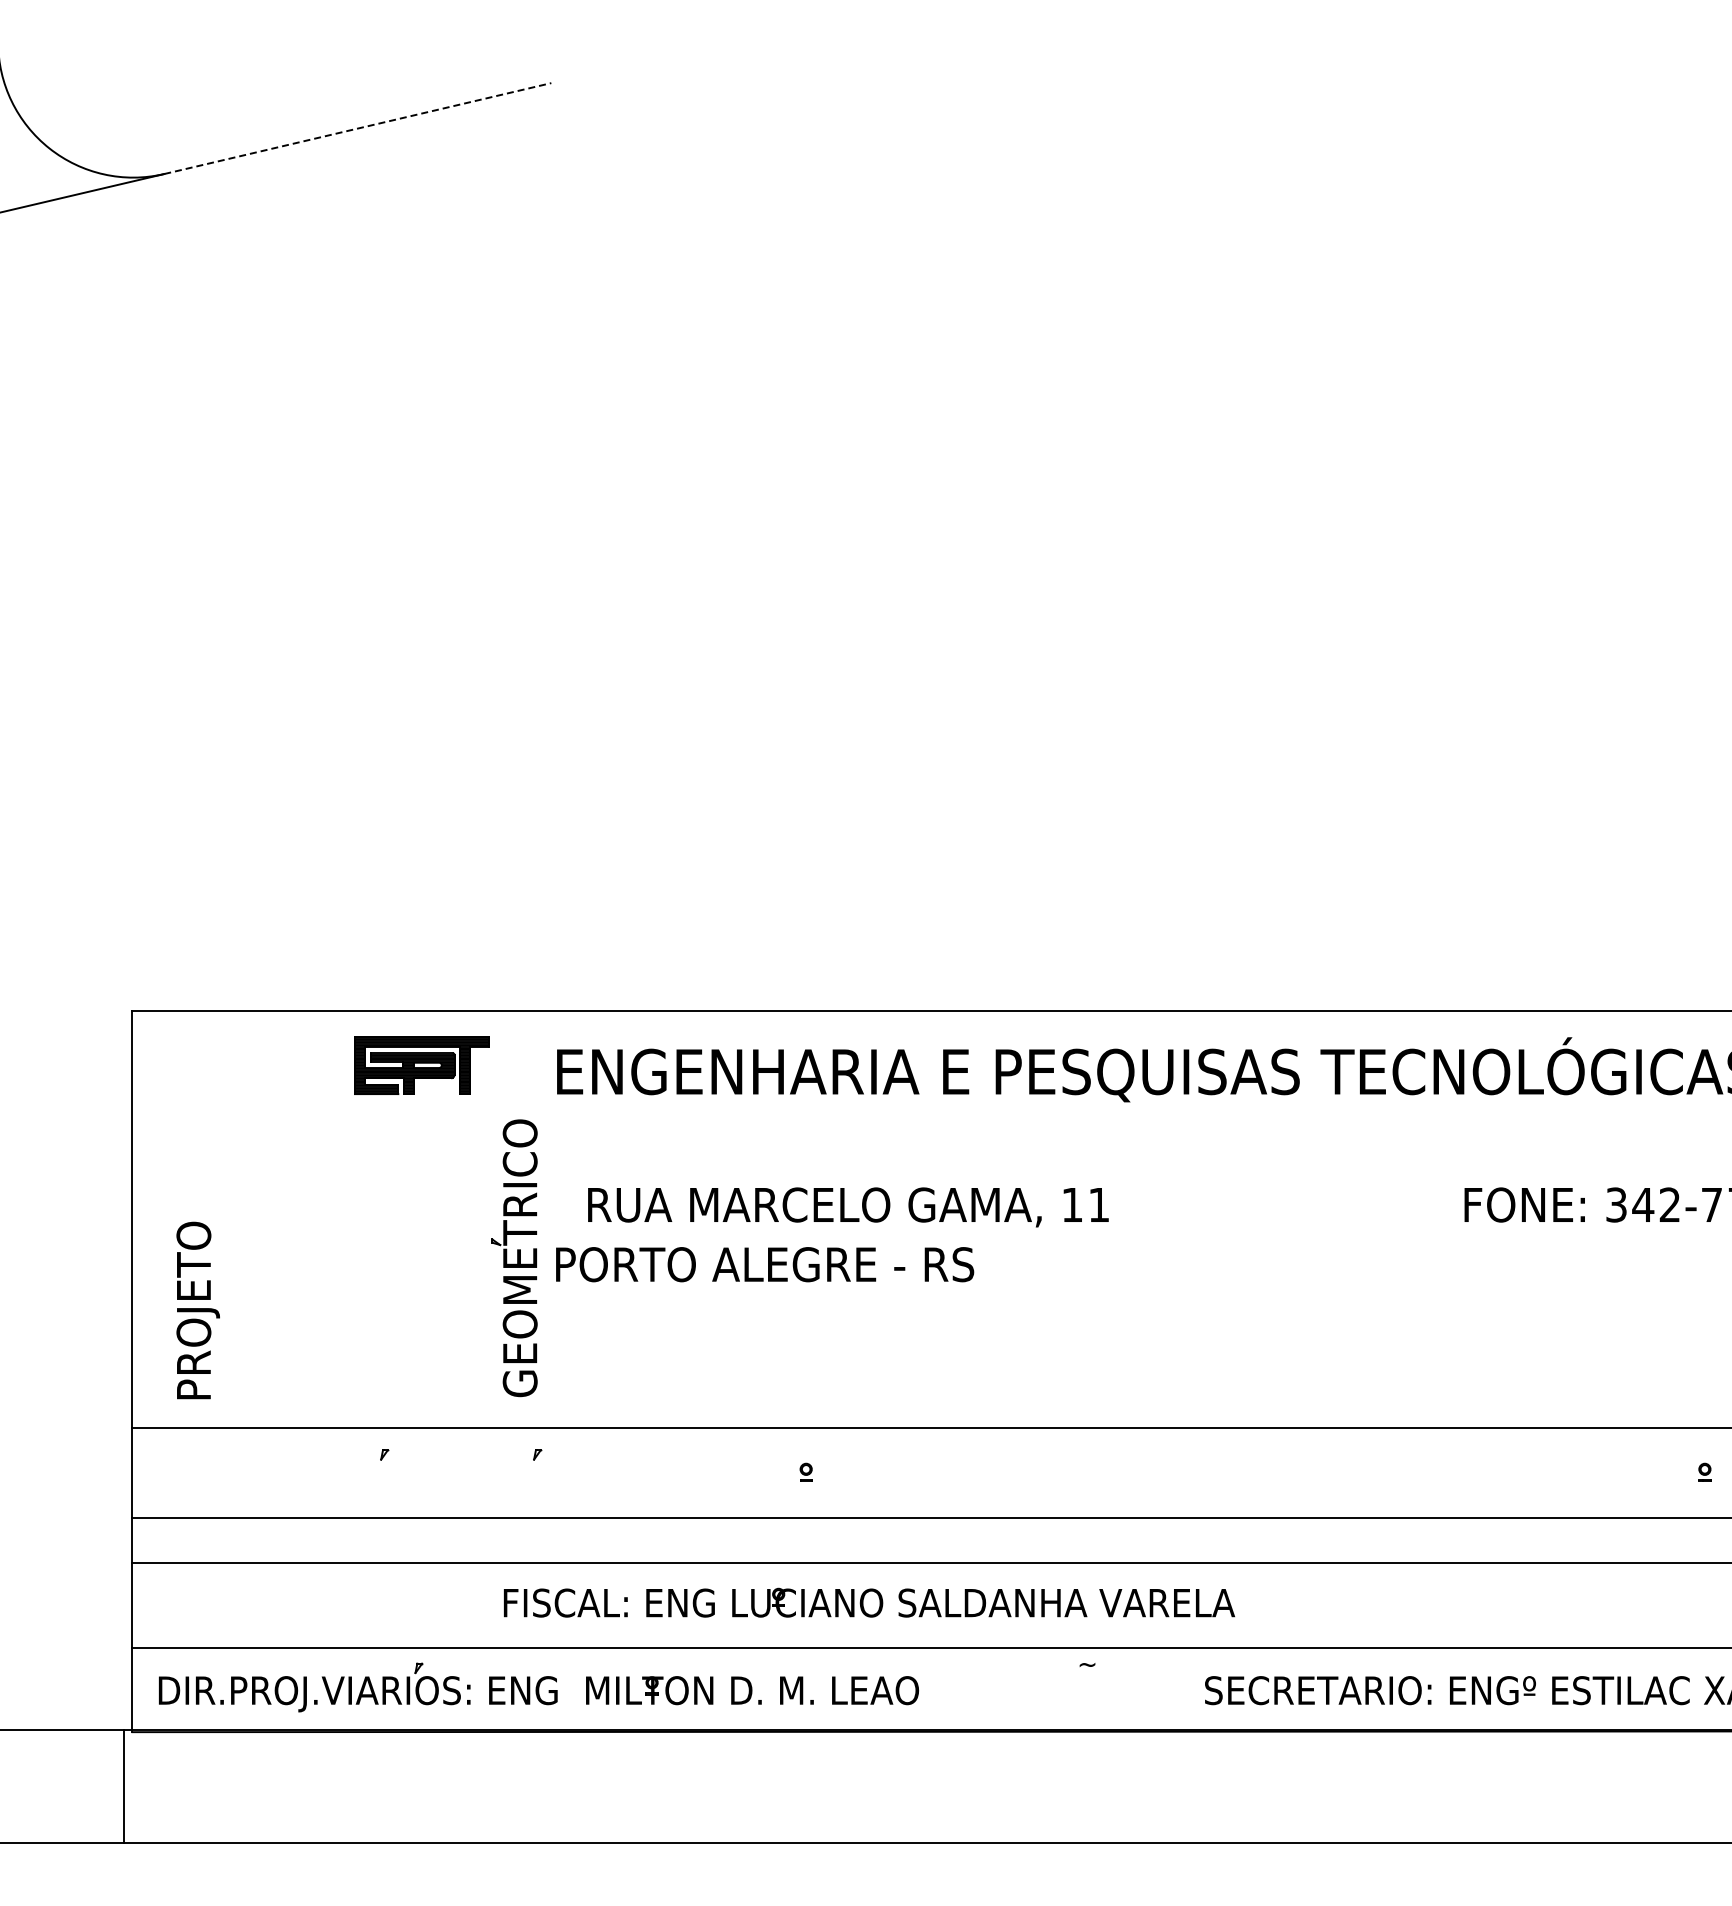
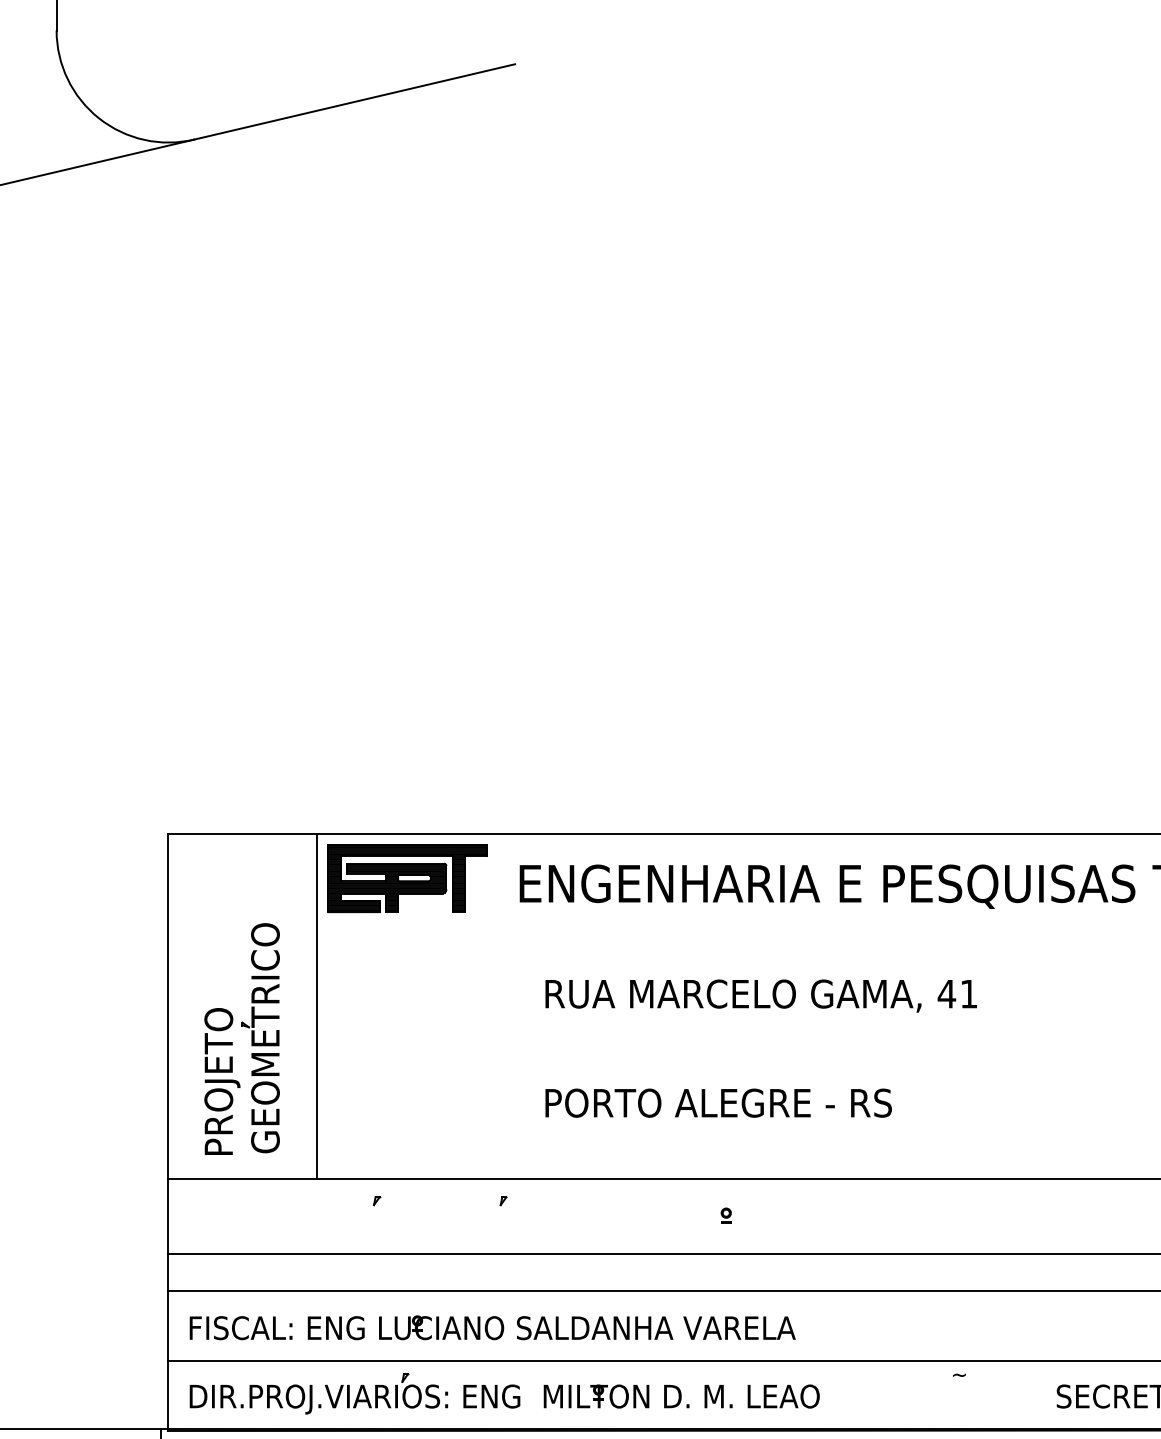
line: (357, 128) -> (354, 101), dashed -> solid
part: (421, 1065) -> (407, 878), size x1.43
text: (1072, 1204) -> (946, 993), 11 -> 41
line: (312, 1219) -> (317, 1006), added
part: (514, 1258) -> (260, 1038), moved
text: (765, 1264) -> (719, 1103), moved
part: (869, 1602) -> (492, 1327), moved

